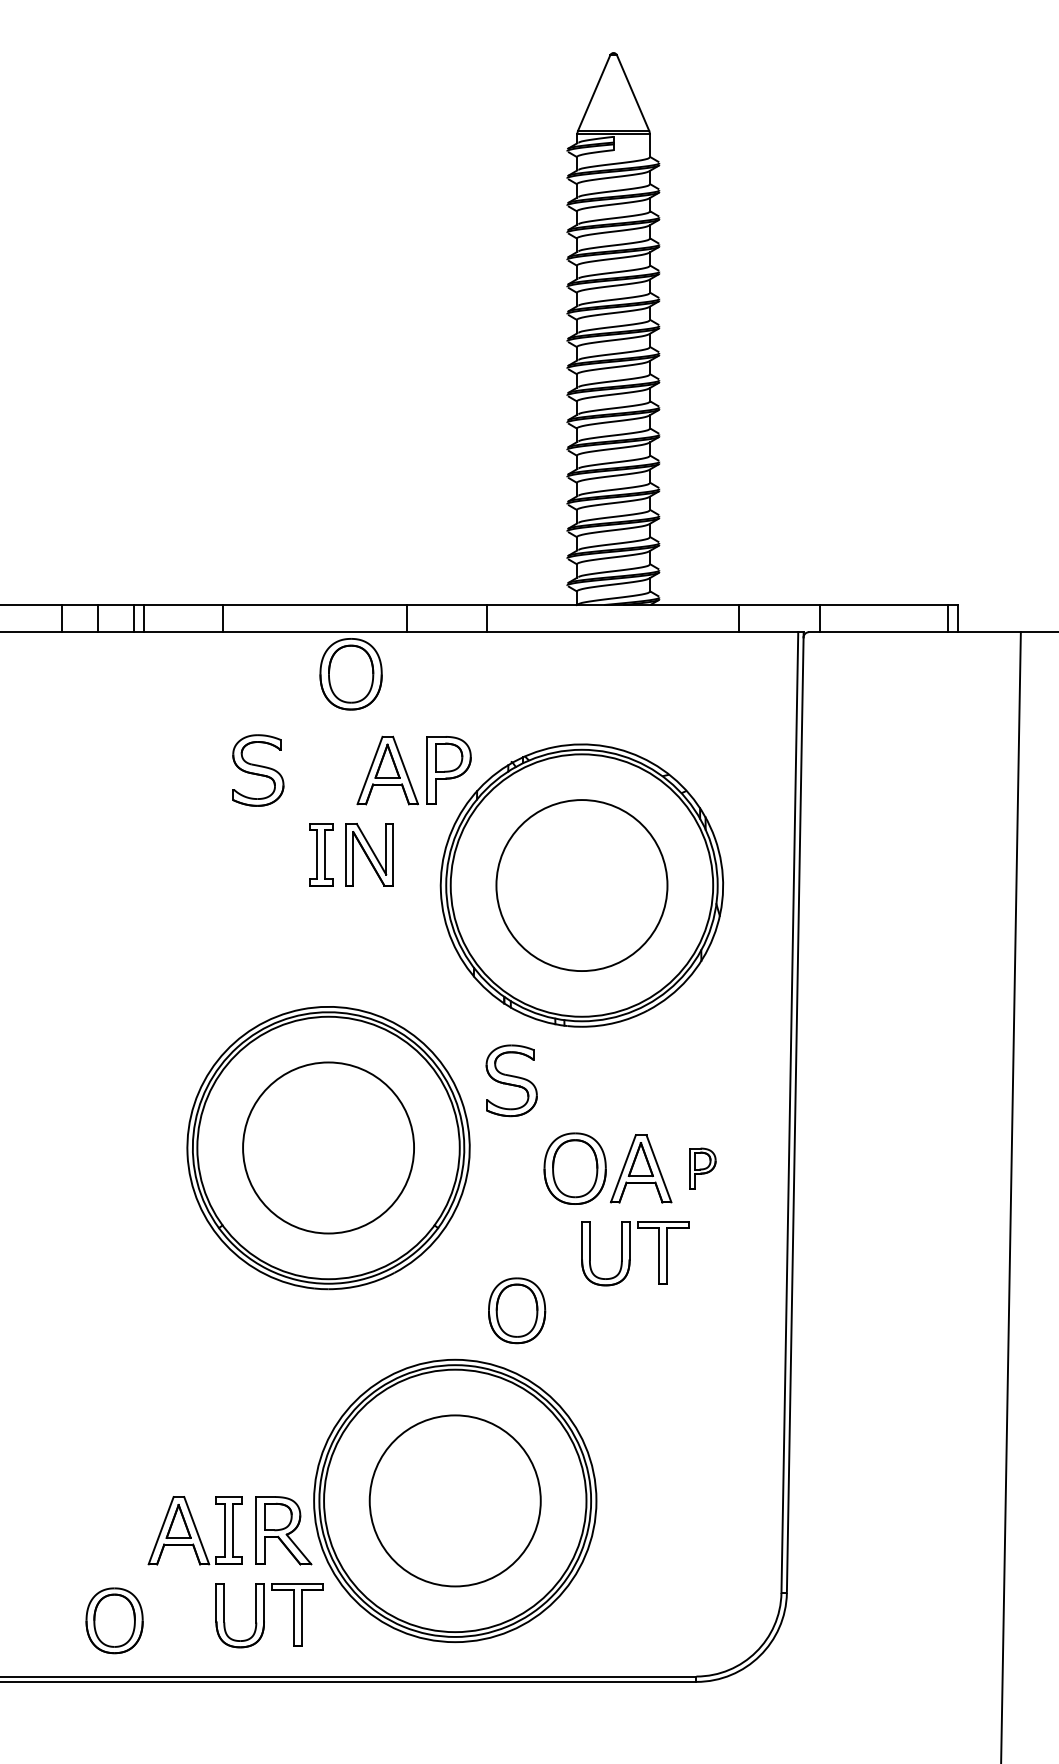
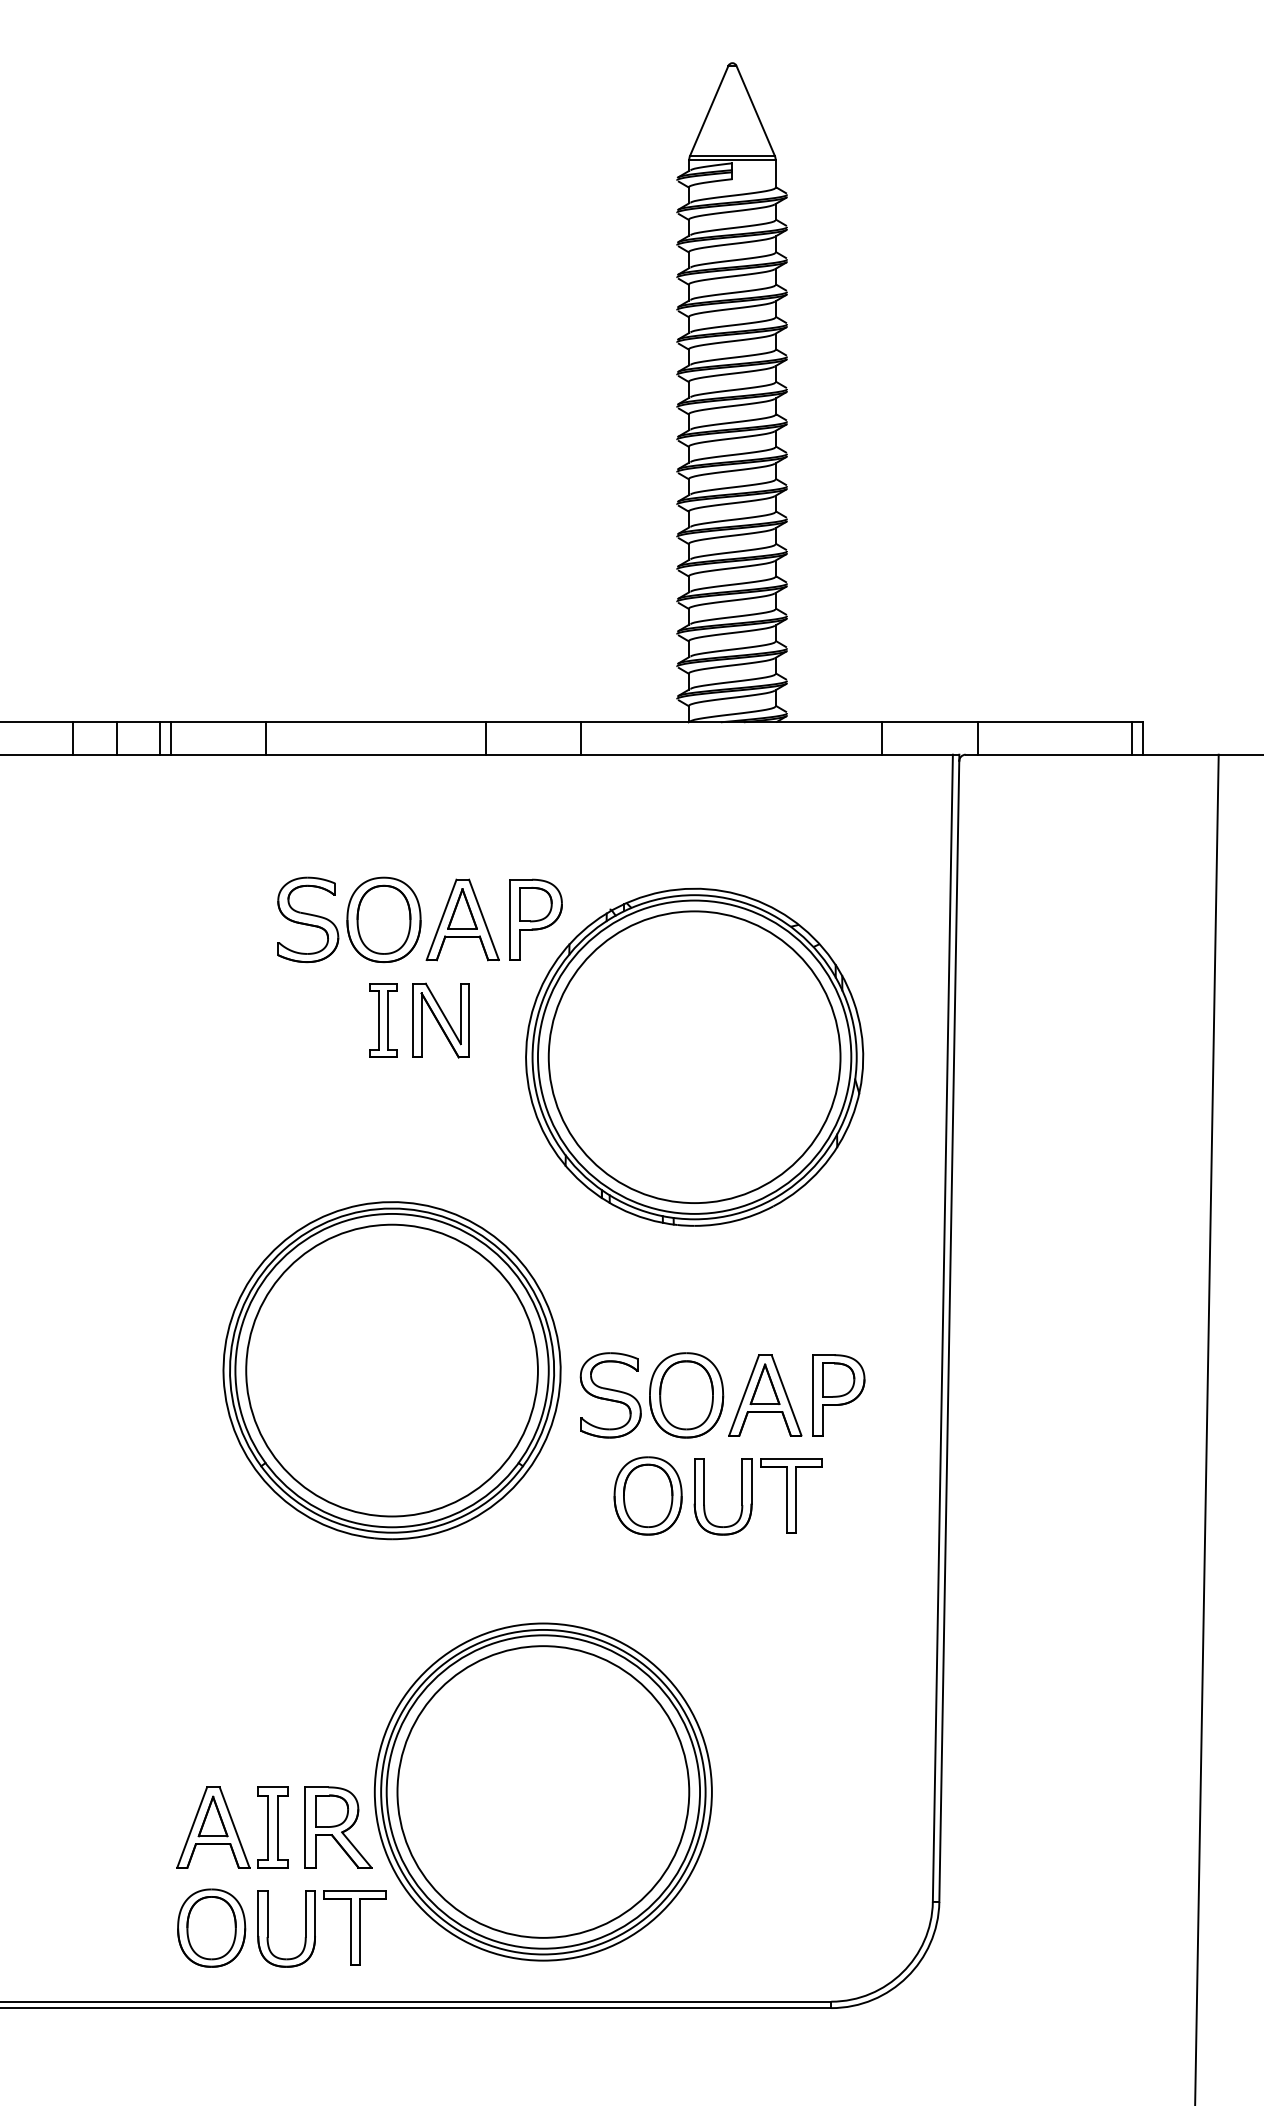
part: (350, 673) -> (383, 919), moved
circle: (581, 885) -> (694, 1057), size x1.43
part: (511, 1080) -> (610, 1395), moved
circle: (328, 1147) -> (391, 1370), size x1.43
part: (702, 1168) -> (838, 1395), size x1.67
part: (516, 1310) -> (647, 1495), moved
circle: (455, 1500) -> (543, 1791), size x1.43
part: (114, 1620) -> (211, 1927), moved

